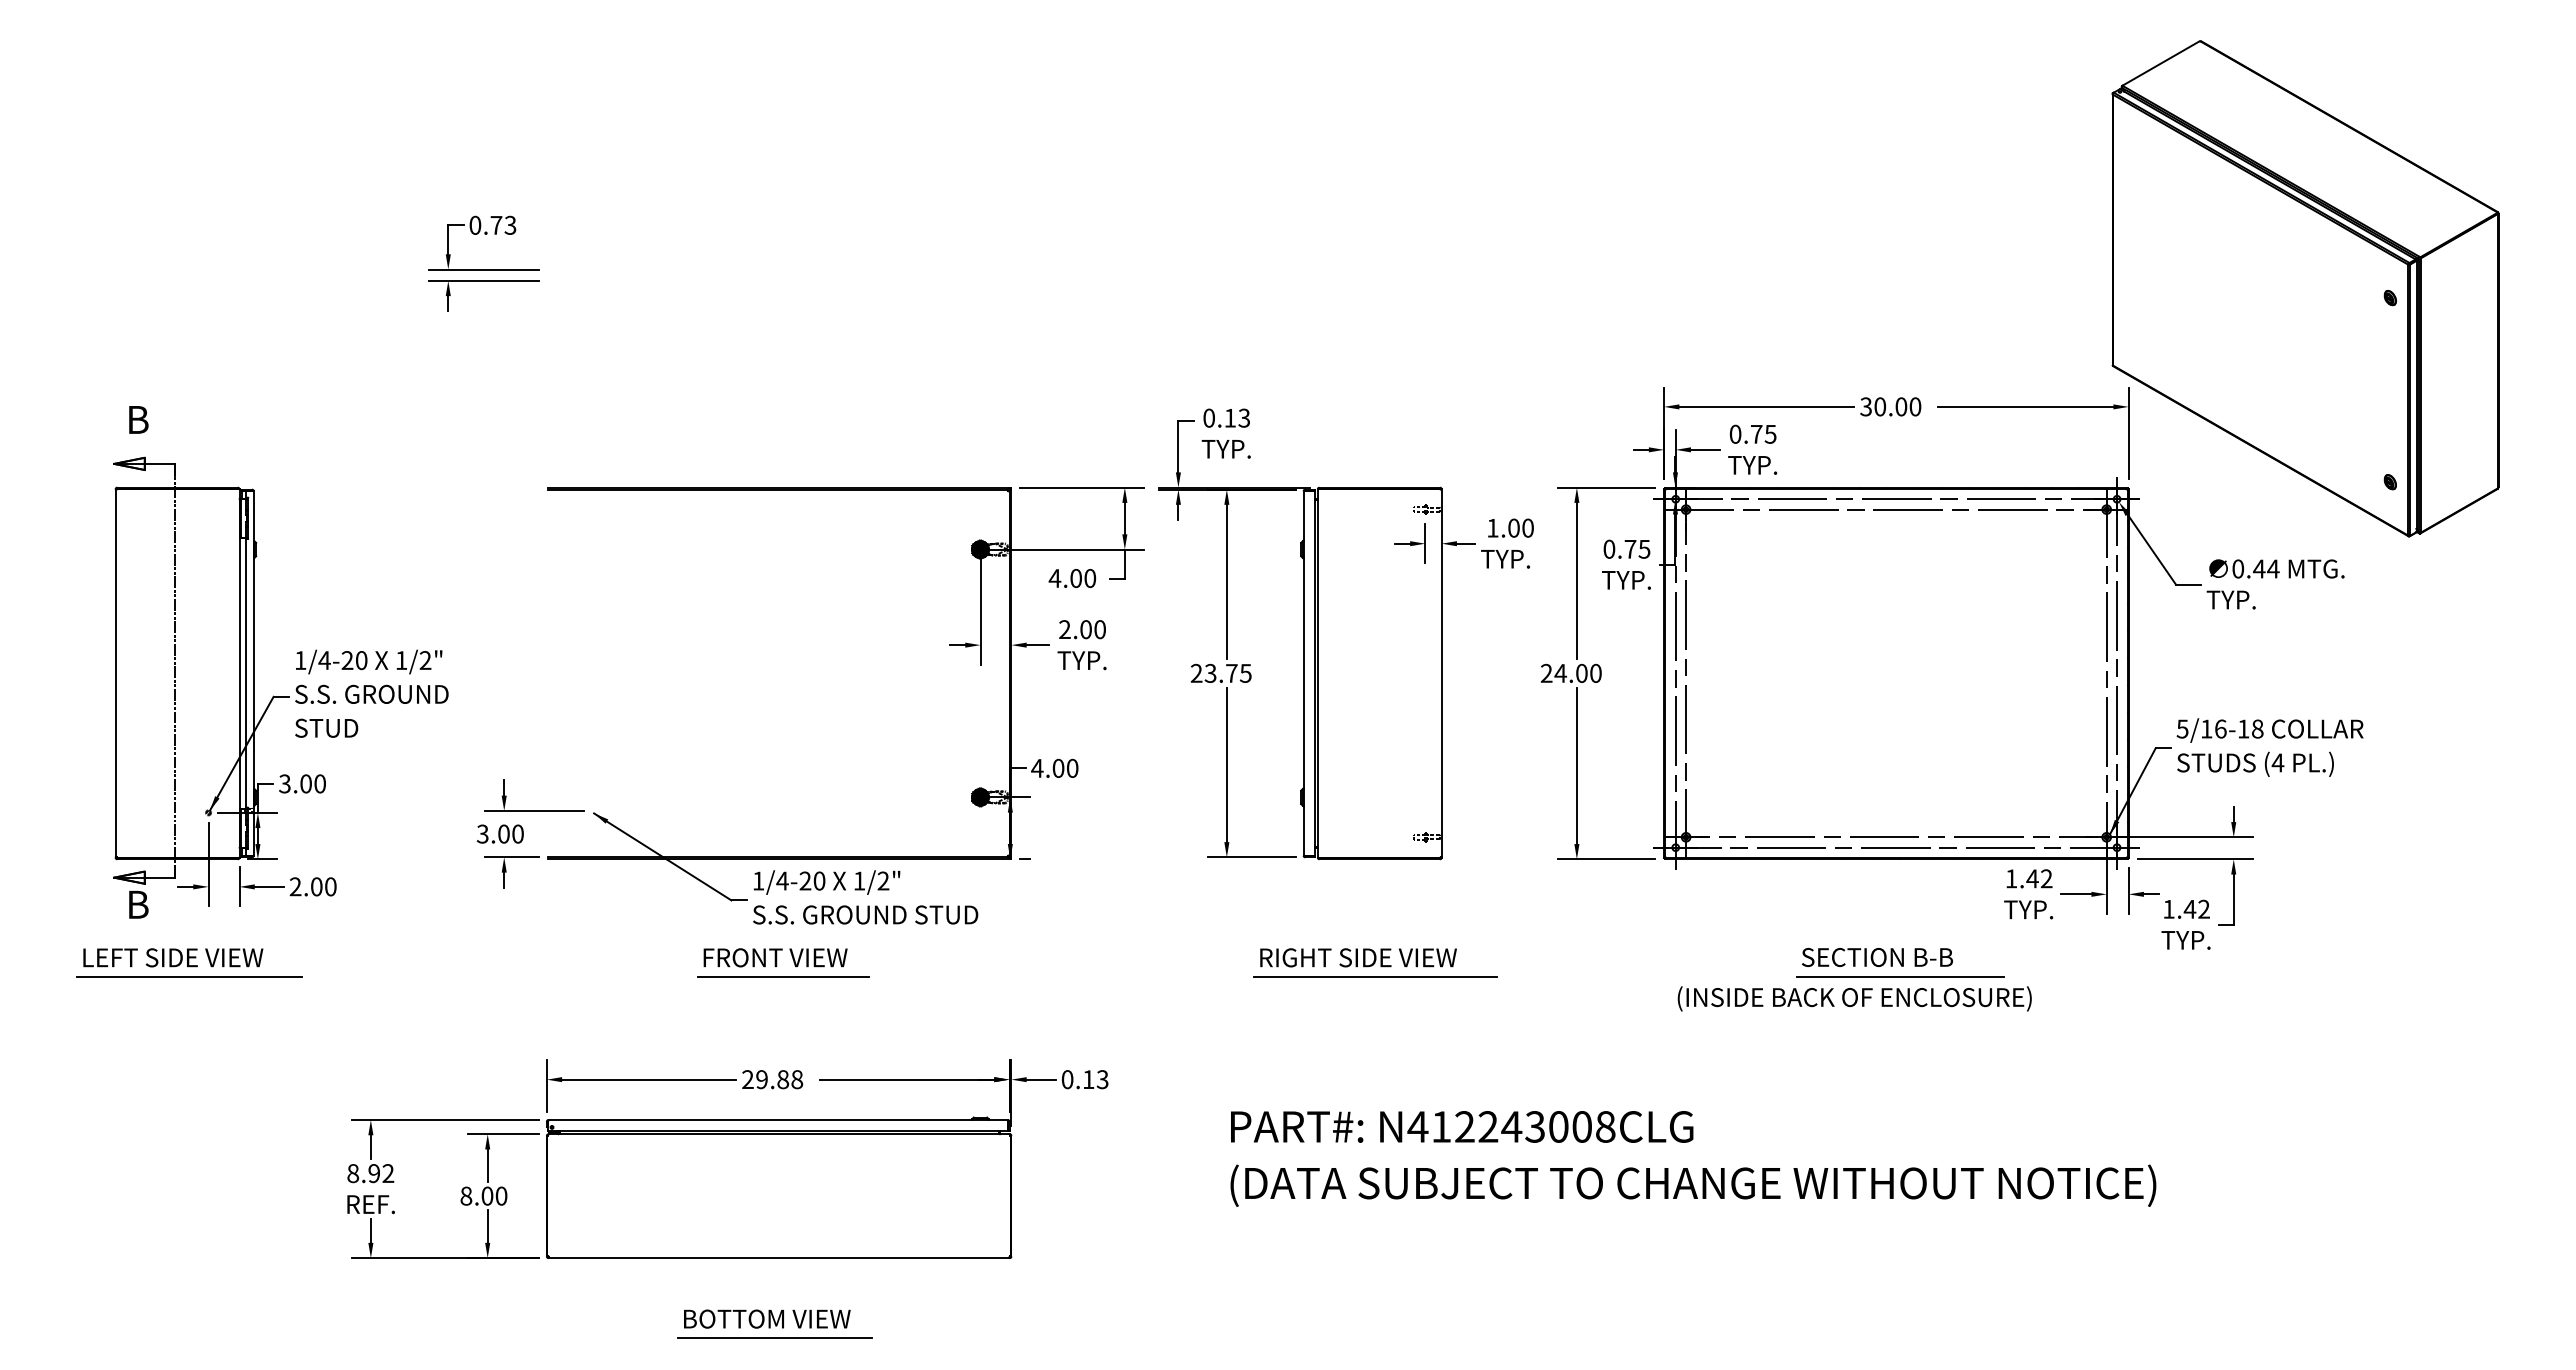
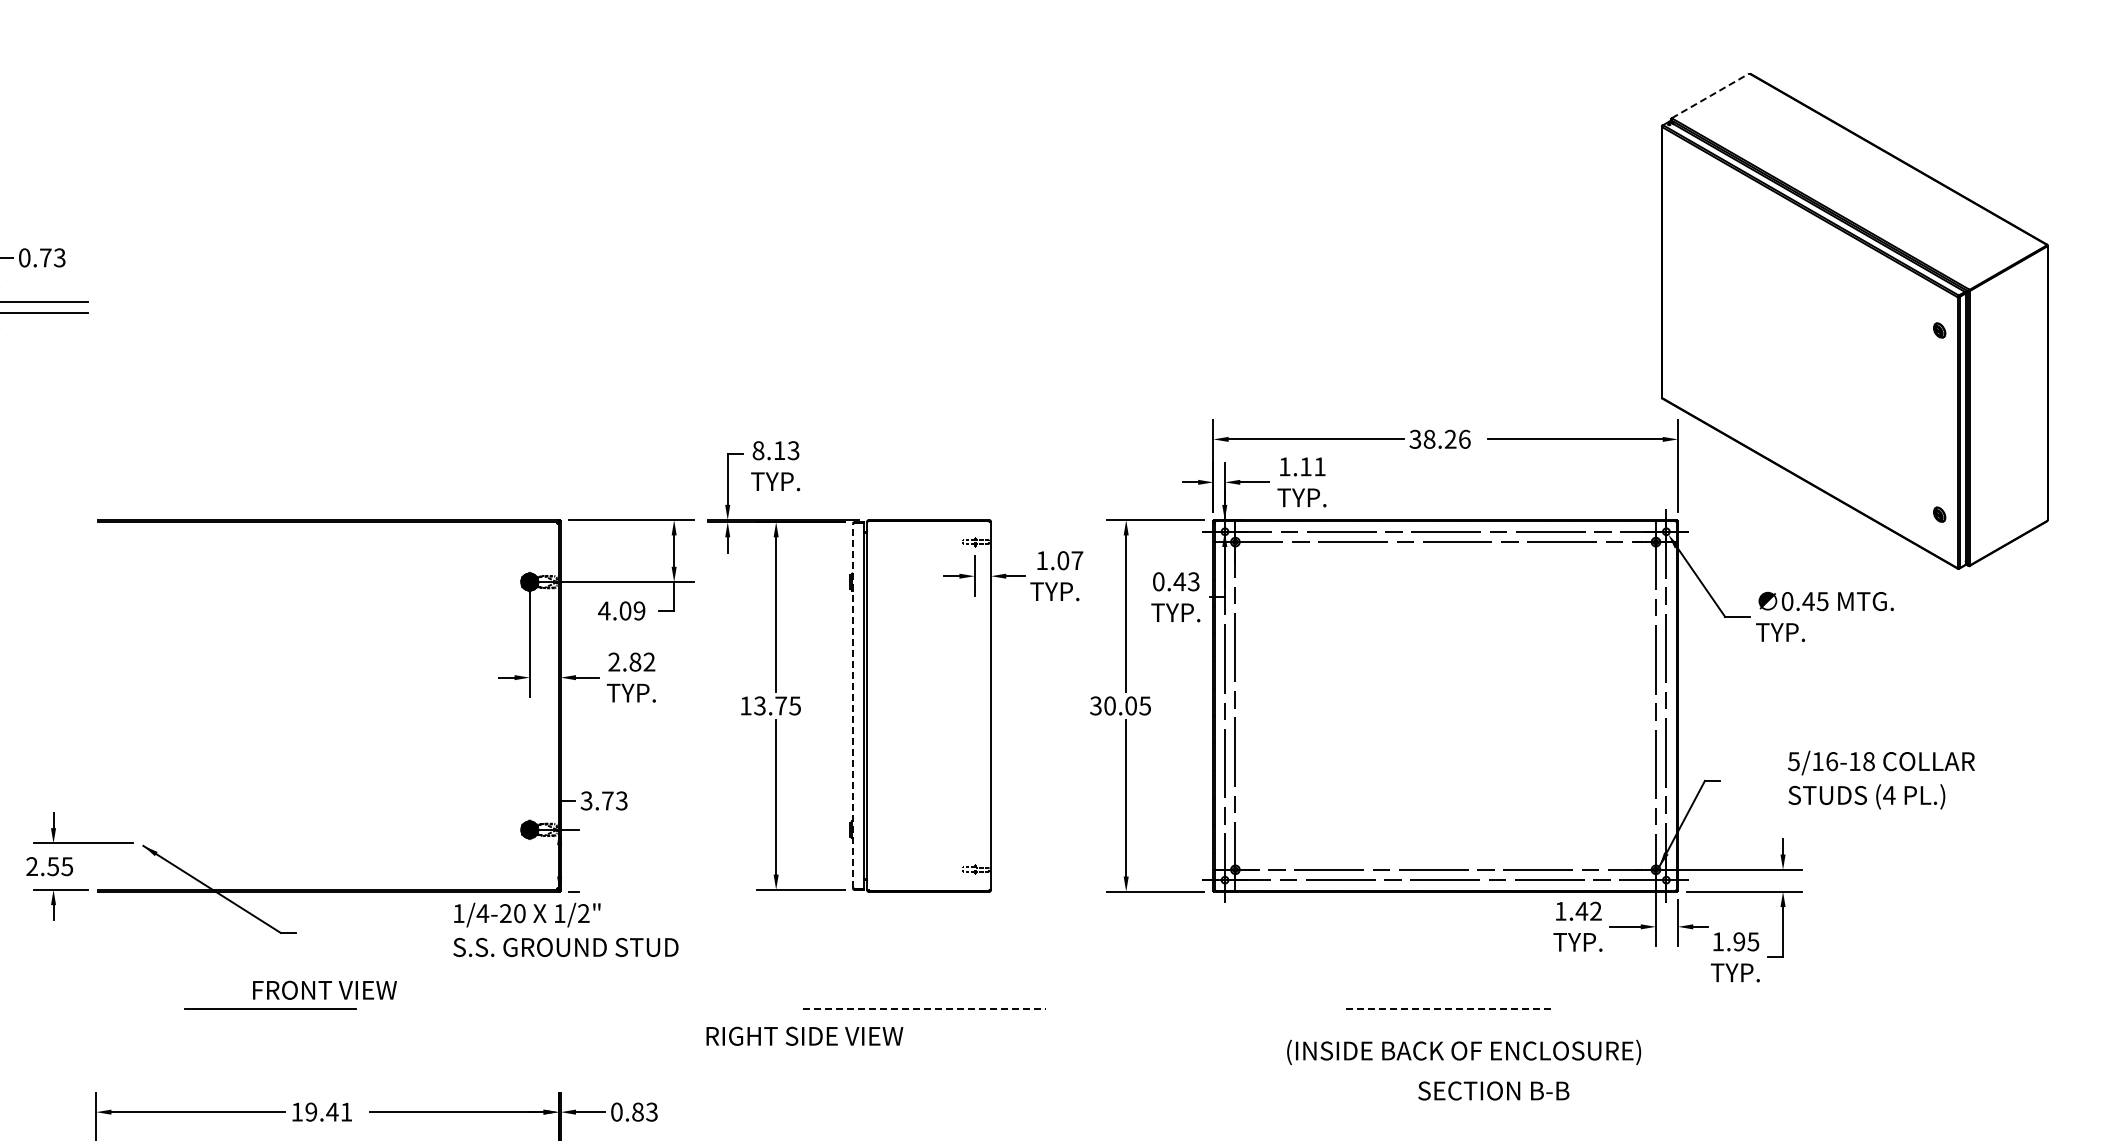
line: (2161, 63) -> (1710, 96), solid -> dashed
text: (1897, 406) -> (1446, 439), 30.00 -> 38.26
text: (1209, 418) -> (758, 451), 0.13 -> 8.13
text: (1752, 433) -> (1301, 466), 0.75 -> 1.11
text: (1527, 527) -> (1076, 560), 1.00 -> 1.07
text: (1637, 548) -> (1186, 581), 0.75 -> 0.43
text: (2273, 568) -> (1822, 601), 0.44 -> 0.45
text: (1090, 578) -> (639, 611), 4.00 -> 4.09
text: (1092, 629) -> (641, 662), 2.00 -> 2.82
text: (1196, 672) -> (745, 705), 23.75 -> 13.75
line: (1303, 672) -> (852, 705), solid -> dashed
text: (1570, 672) -> (1119, 705), 24.00 -> 30.05
text: (2269, 747) -> (1880, 780), moved
text: (1054, 767) -> (603, 800), 4.00 -> 3.73
text: (499, 833) -> (48, 866), 3.00 -> 2.55
text: (865, 897) -> (565, 930), moved
text: (2196, 908) -> (1745, 941), 1.42 -> 1.95
text: (1358, 957) -> (804, 1036), moved
text: (1877, 957) -> (1493, 1091), moved
line: (783, 976) -> (270, 1009), moved
line: (1376, 976) -> (925, 1009), solid -> dashed
line: (1900, 976) -> (1449, 1009), solid -> dashed
text: (1854, 998) -> (1463, 1052), moved
text: (772, 1079) -> (321, 1112), 29.88 -> 19.41
text: (1088, 1079) -> (637, 1112), 0.13 -> 0.83

